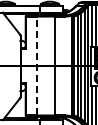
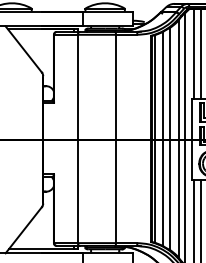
line: (37, 65) -> (78, 137), dashed -> solid

